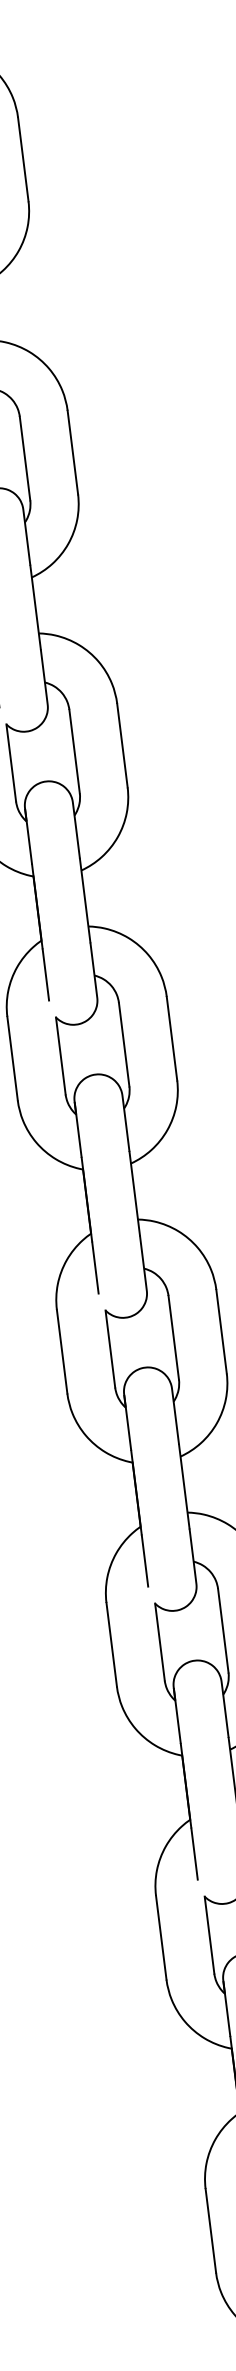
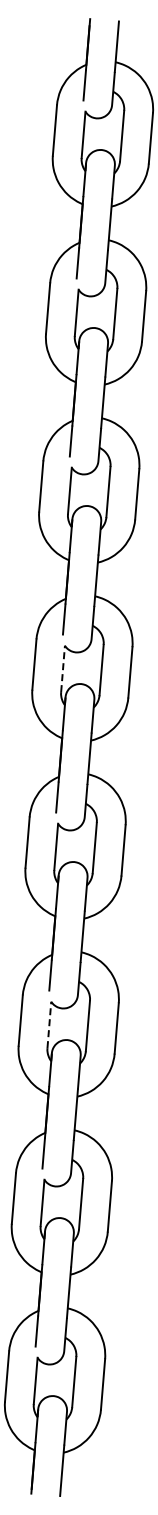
line: (61, 1055) -> (63, 668), solid -> dashed
line: (160, 1641) -> (49, 1024), solid -> dashed

